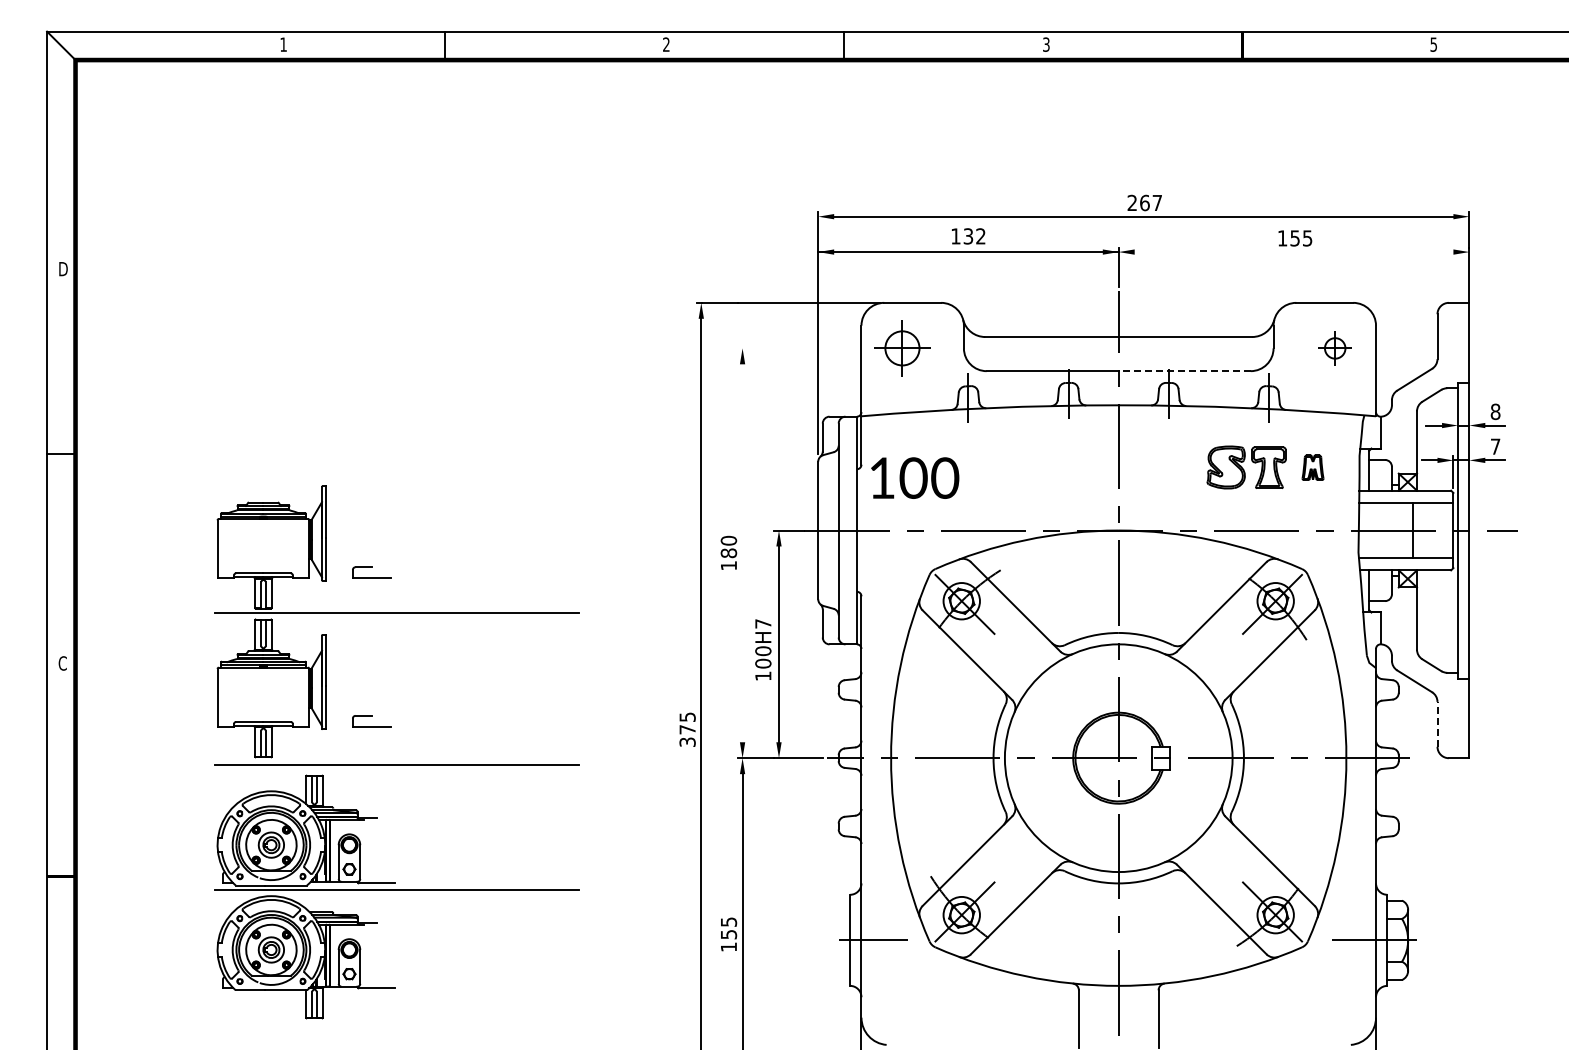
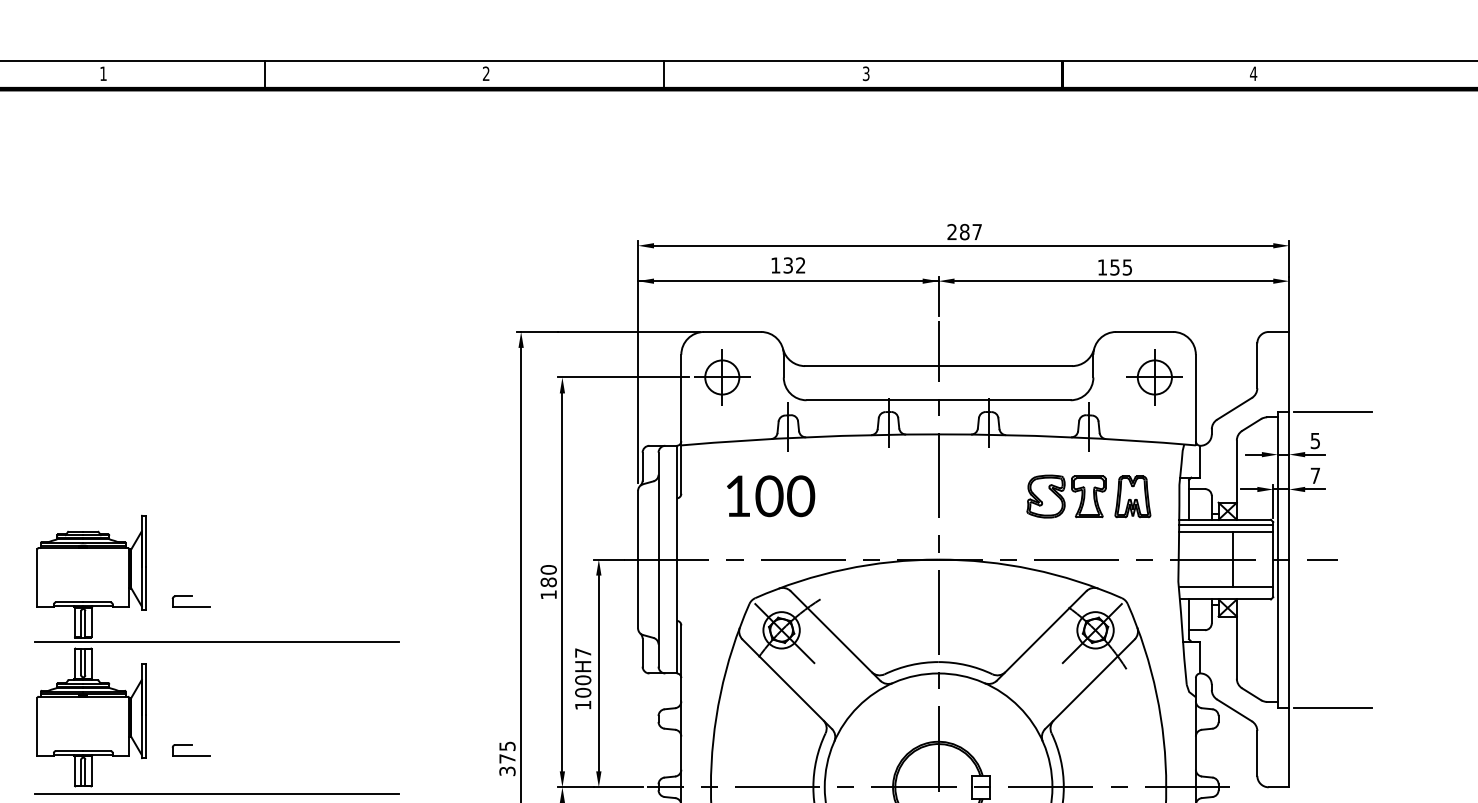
text: (1433, 44) -> (1253, 73), 5 -> 4
text: (1144, 202) -> (964, 231), 267 -> 287
line: (1294, 252) -> (1114, 281), added
line: (803, 348) -> (623, 377), added
part: (1335, 348) -> (1155, 377), size x1.67
line: (1184, 371) -> (1004, 400), dashed -> solid
line: (1512, 382) -> (1332, 411), added
text: (1495, 411) -> (1315, 440), 8 -> 5
part: (1312, 467) -> (1132, 496), size x1.67
text: (915, 477) -> (771, 495), moved
line: (1406, 496) -> (1226, 525), added
line: (742, 553) -> (562, 582), added
line: (1512, 678) -> (1332, 707), added
line: (1437, 723) -> (1257, 752), dashed -> solid

